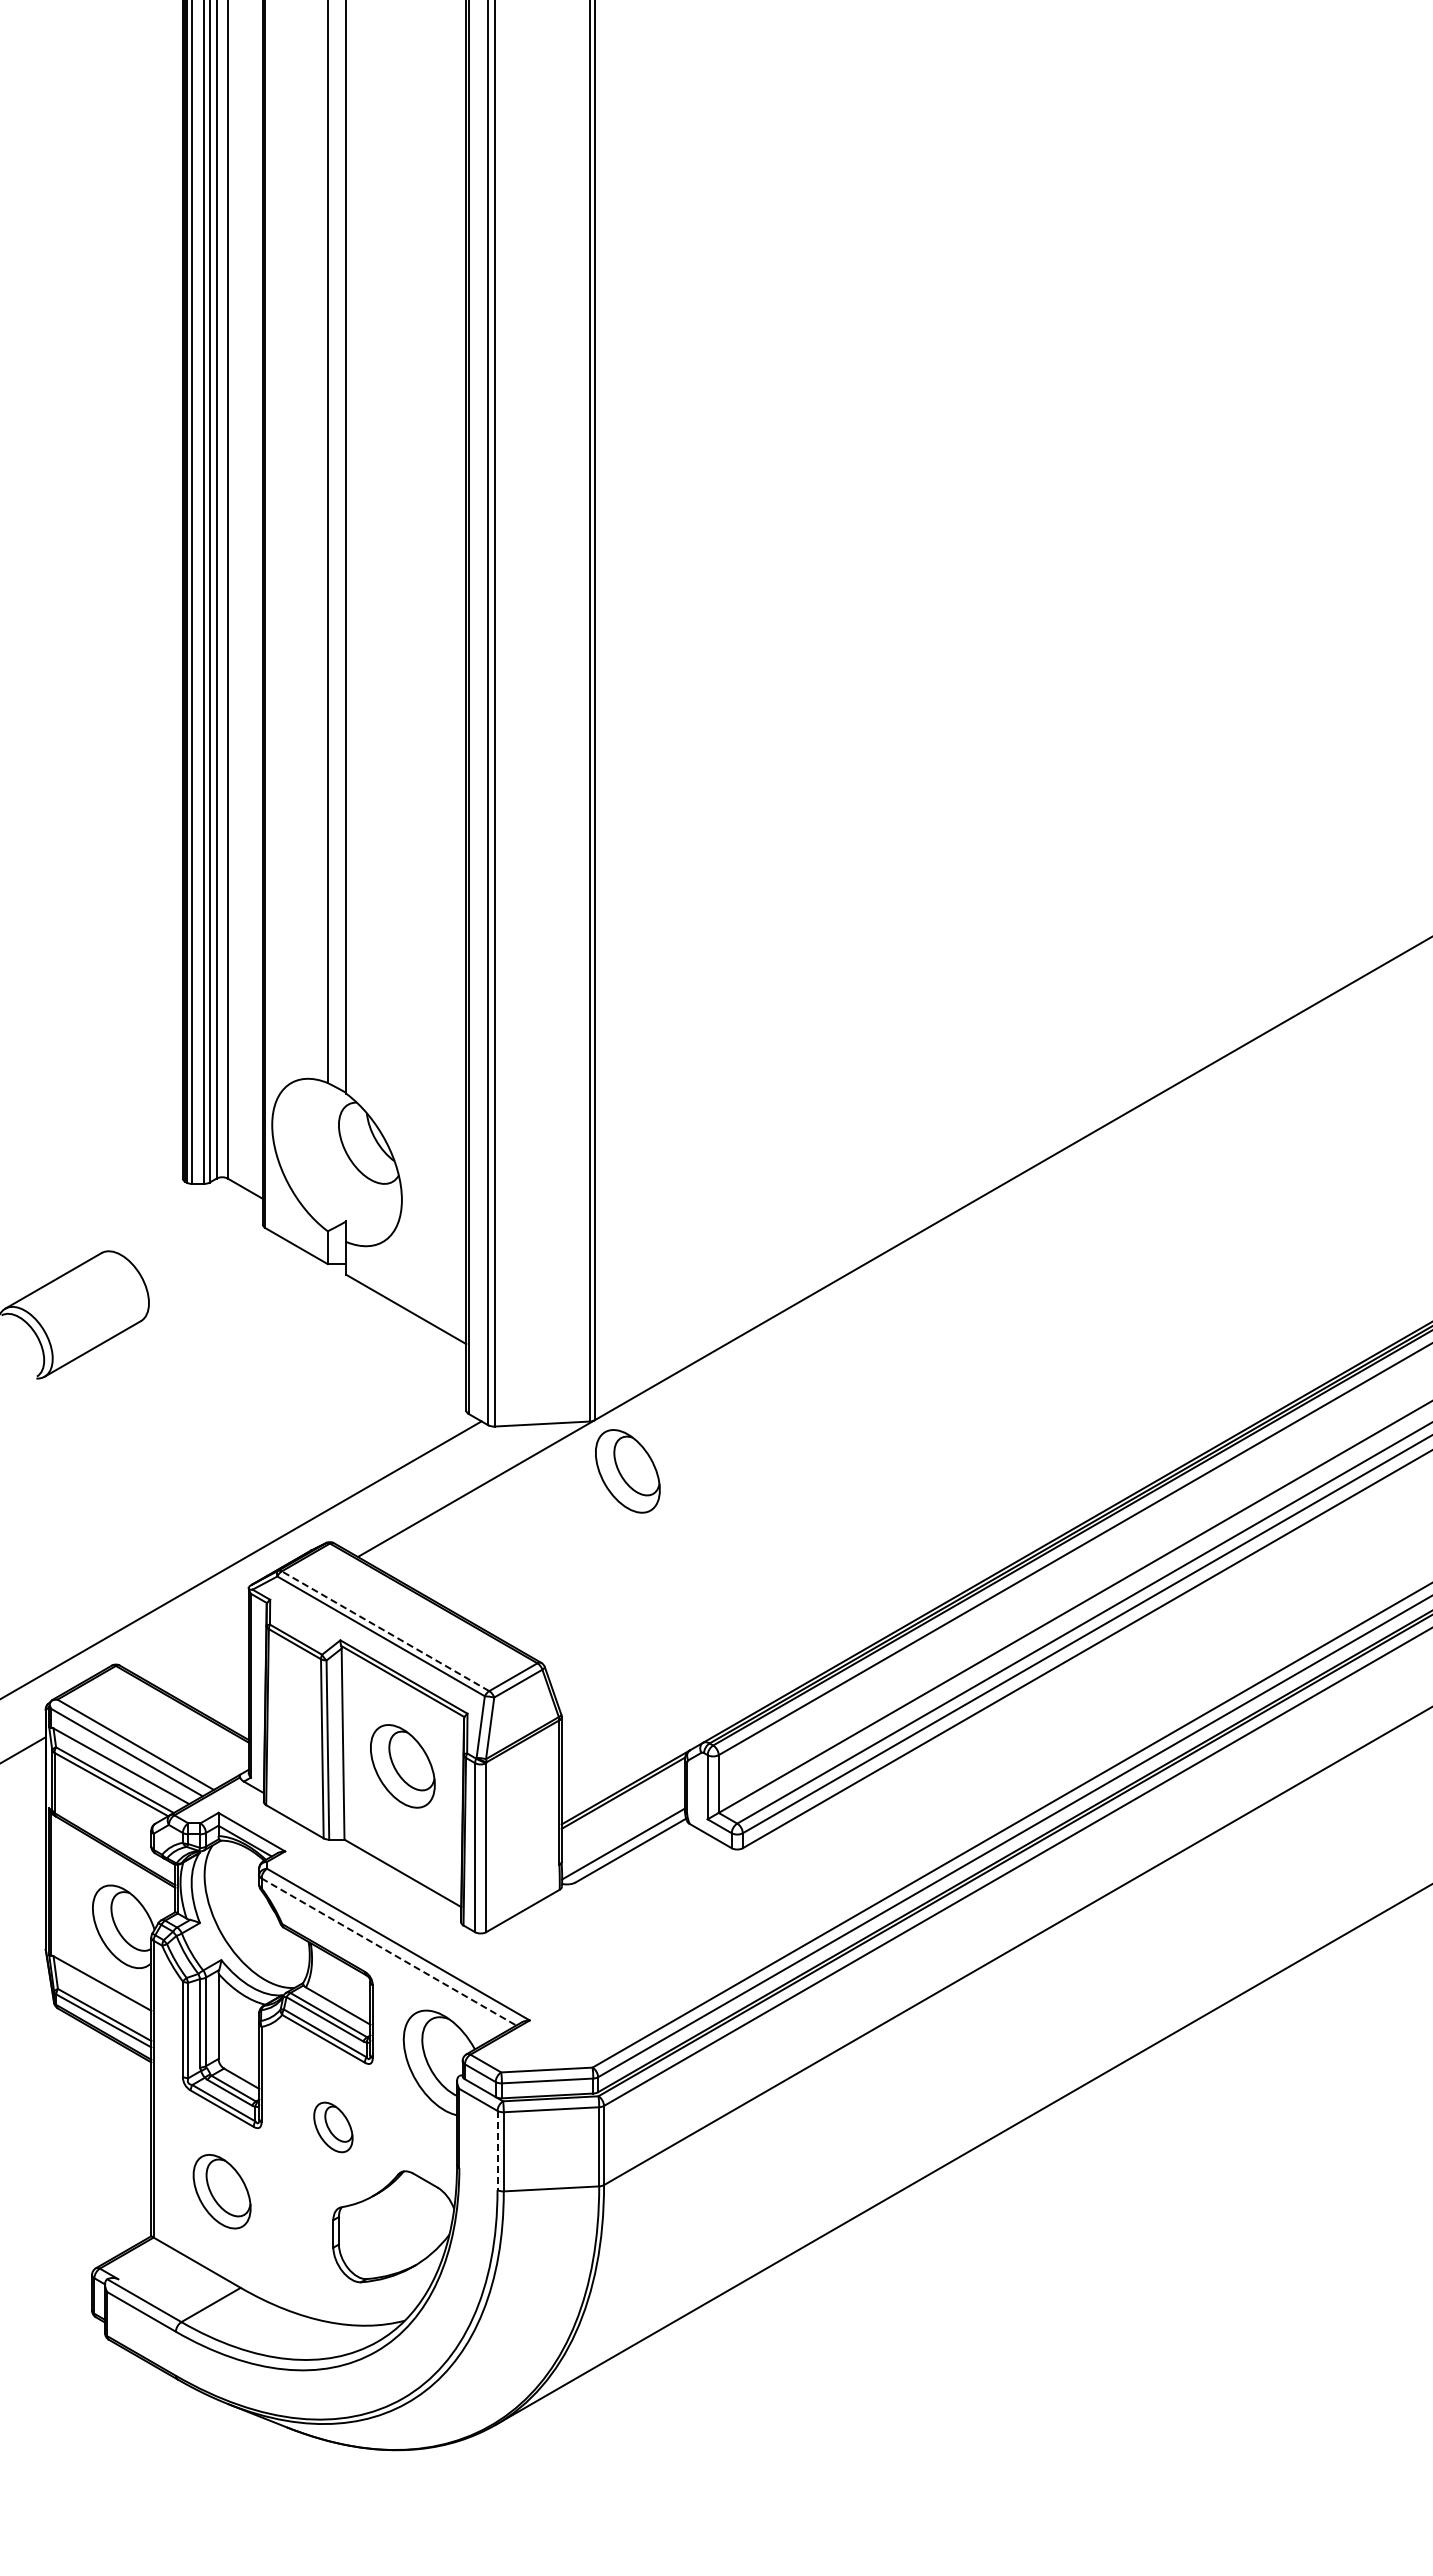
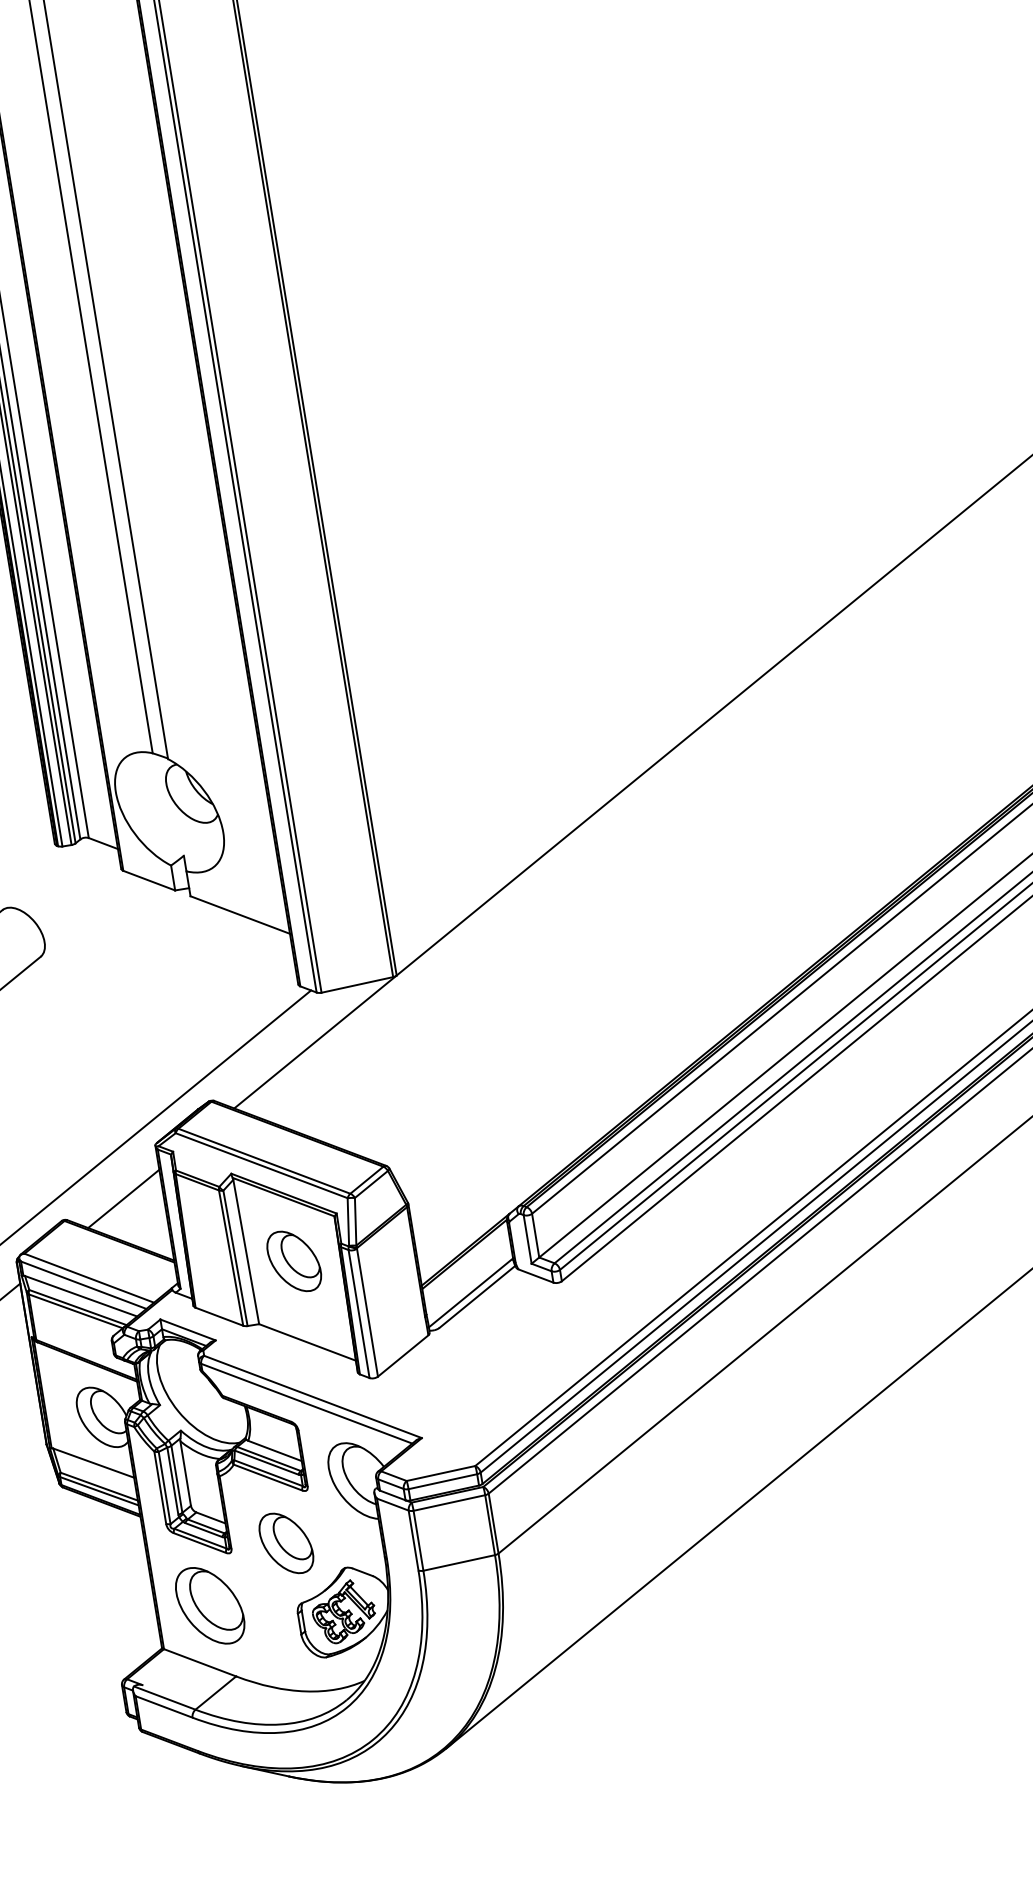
part: (627, 1471) -> (427, 1010), removed
line: (385, 1631) -> (264, 1161), dashed -> solid
line: (196, 1650) -> (123, 1199), added
line: (389, 1952) -> (307, 1404), dashed -> solid
part: (333, 2127) -> (286, 1543), size x1.67
line: (497, 2150) -> (413, 1540), dashed -> solid
part: (221, 2191) -> (209, 1605), size x1.43
part: (392, 2227) -> (343, 1611), added

